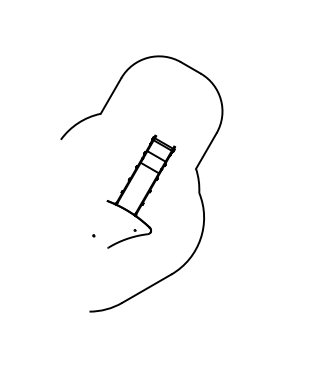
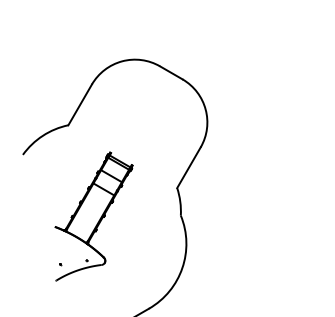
part: (140, 191) -> (93, 216), moved

